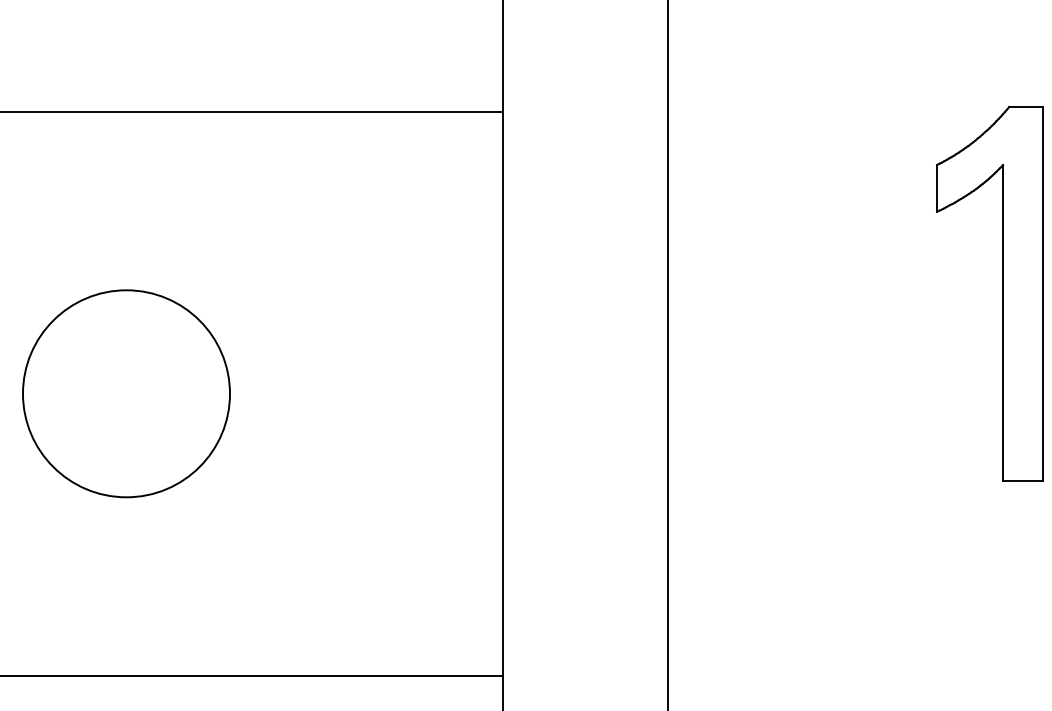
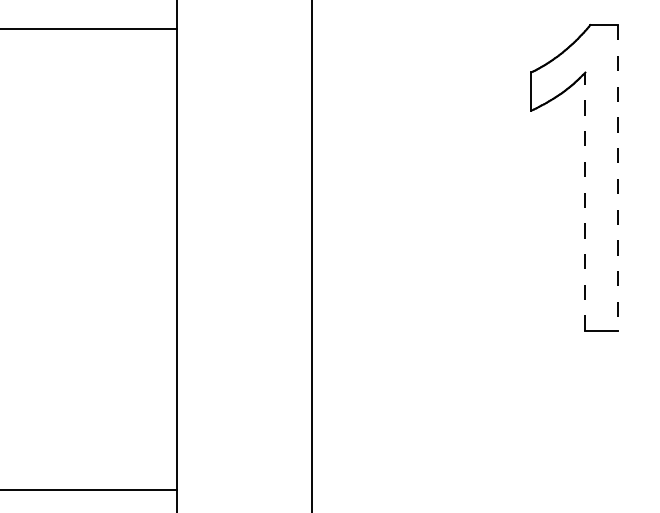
line: (1043, 294) -> (618, 178), solid -> dashed
line: (1003, 322) -> (585, 201), solid -> dashed

